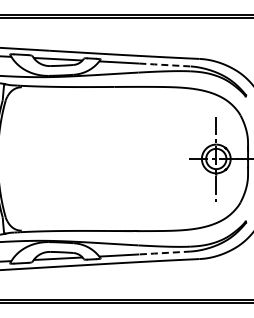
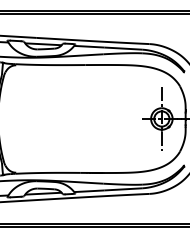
line: (164, 65) -> (123, 48), dashed -> solid
line: (164, 252) -> (123, 189), dashed -> solid

